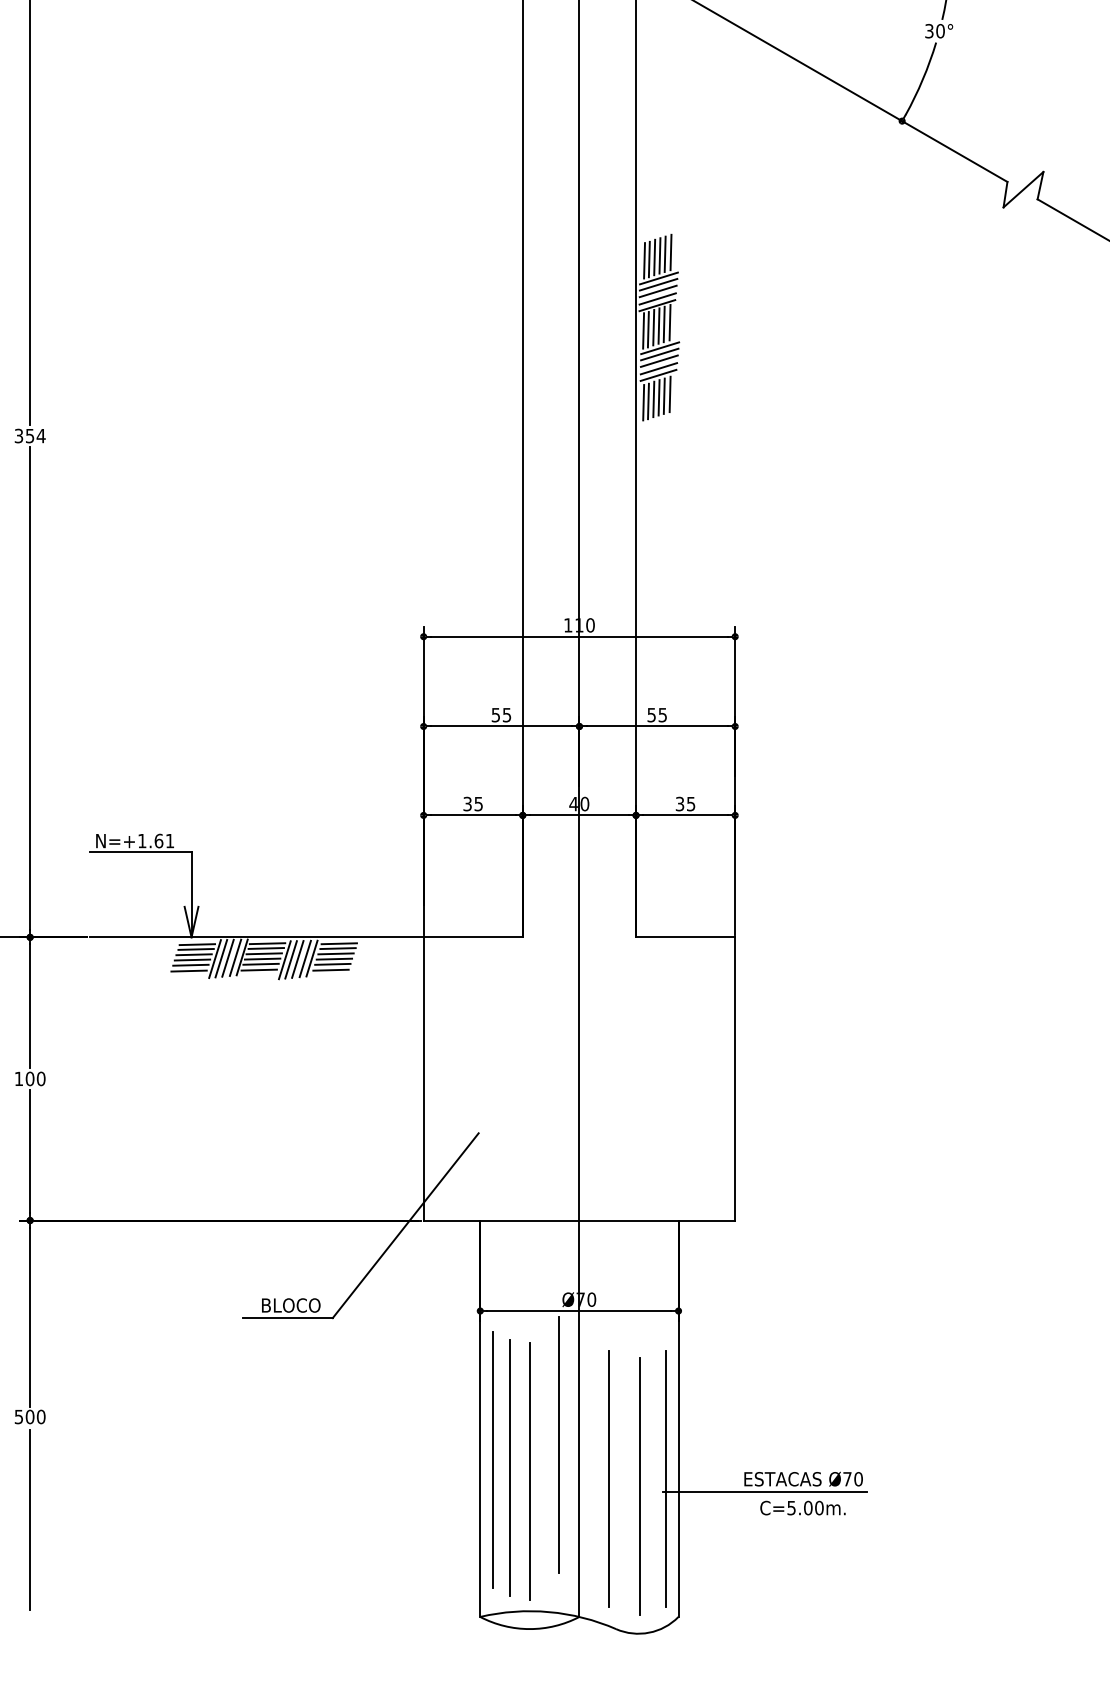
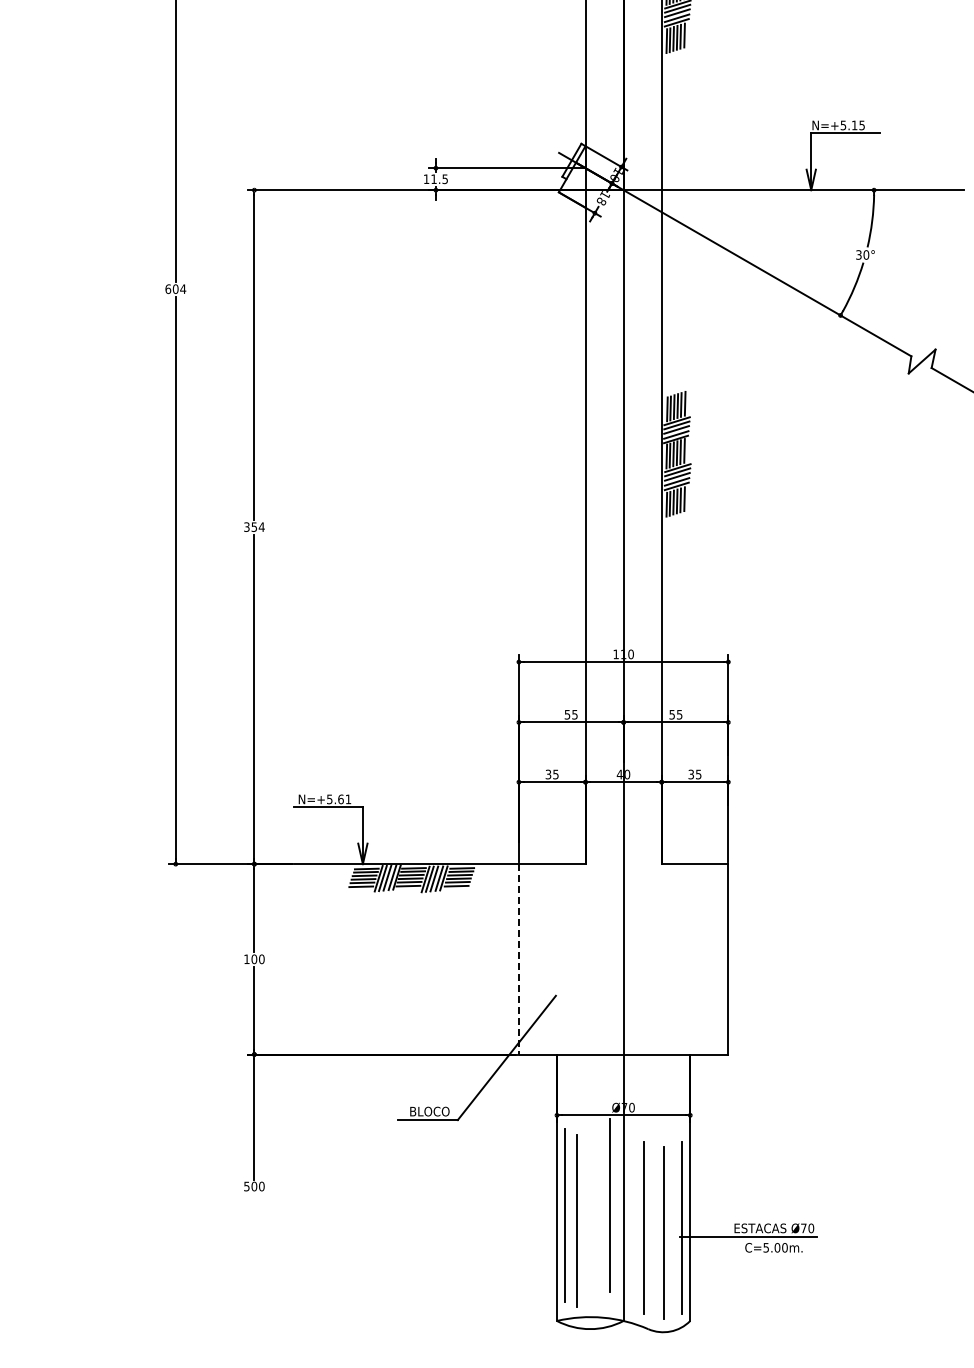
text: (141, 841) -> (329, 799), N=+1.61 -> N=+5.61
line: (423, 1079) -> (518, 959), solid -> dashed
line: (530, 1471) -> (590, 1223), removed
line: (30, 1519) -> (254, 1255), removed

